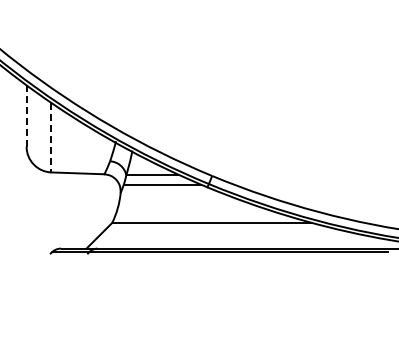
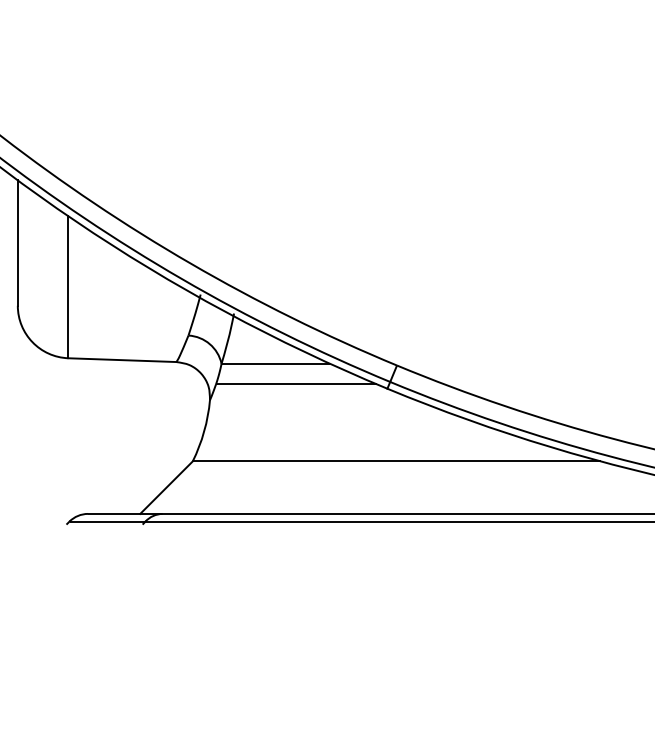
line: (26, 115) -> (17, 241), dashed -> solid
line: (51, 137) -> (68, 286), dashed -> solid

